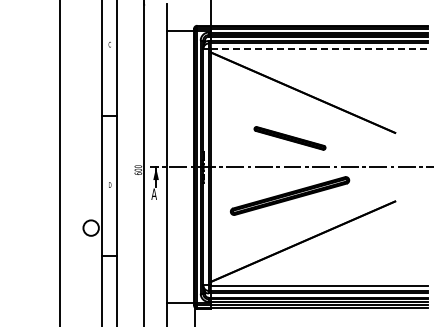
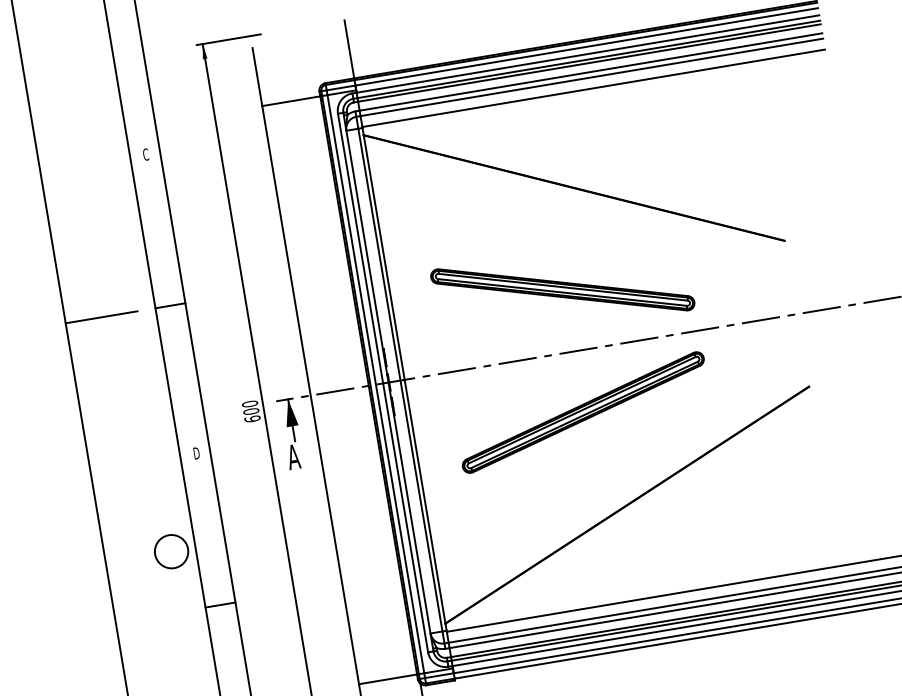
line: (319, 48) -> (593, 88), dashed -> solid
line: (77, 115) -> (102, 316), added
part: (289, 138) -> (561, 290), size x1.67

